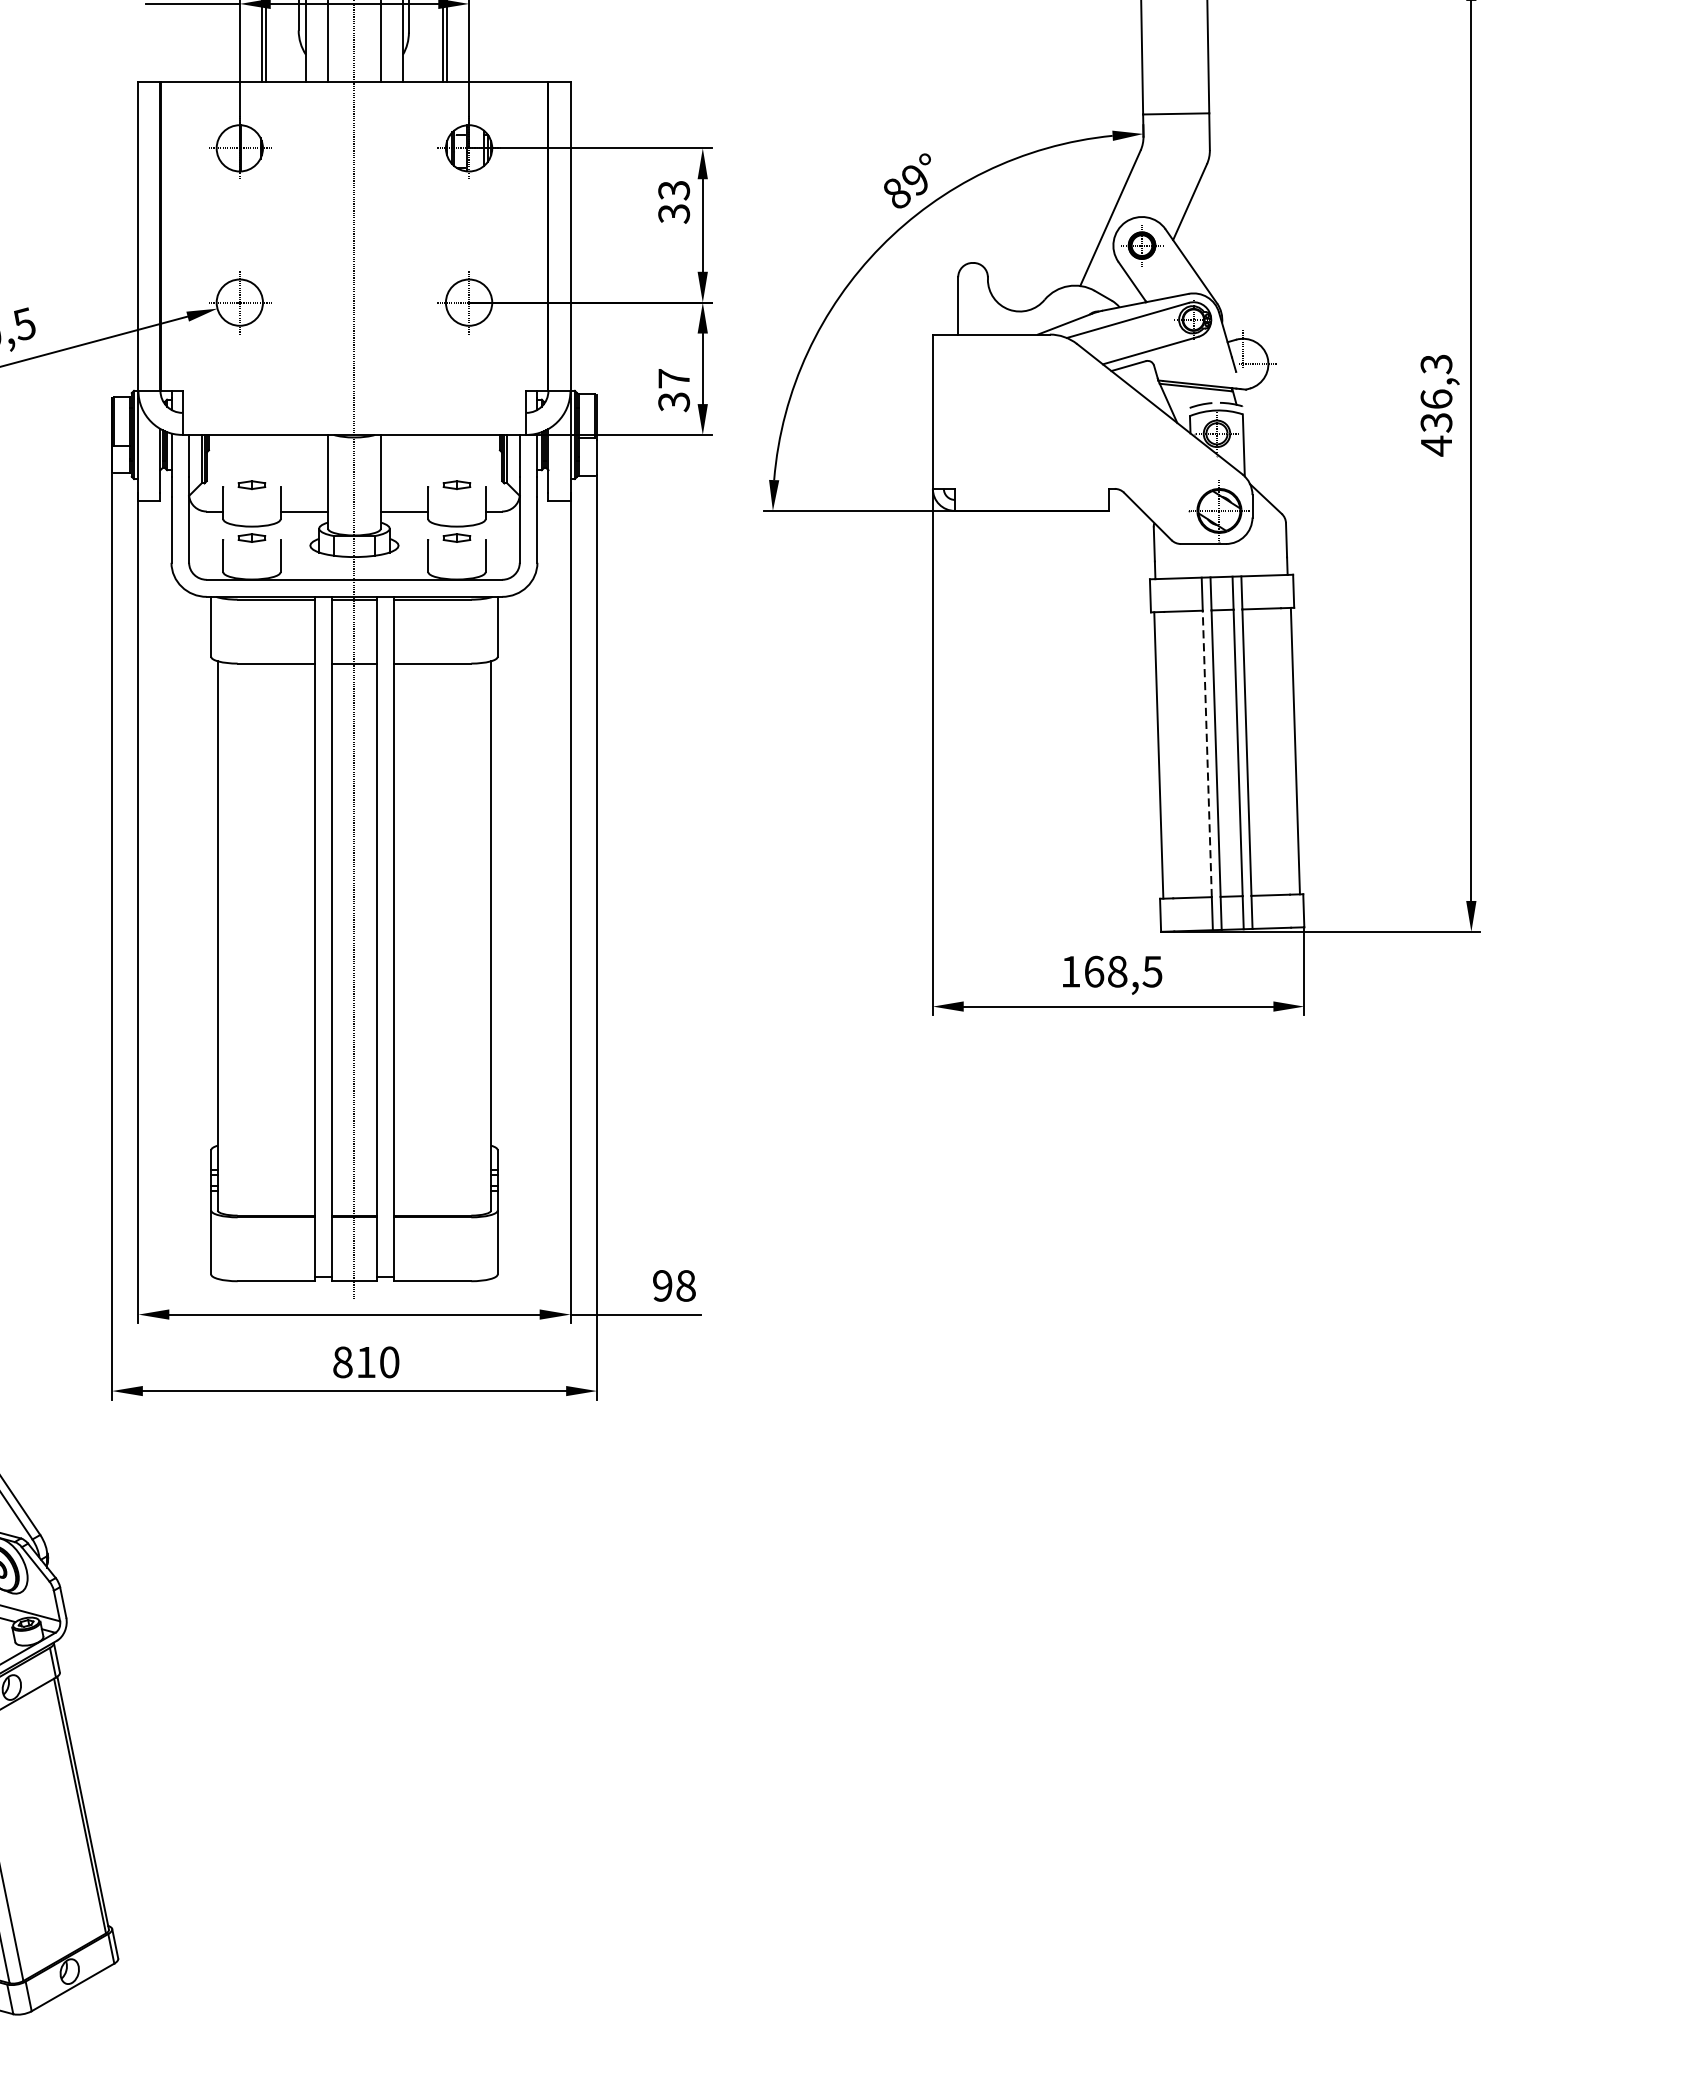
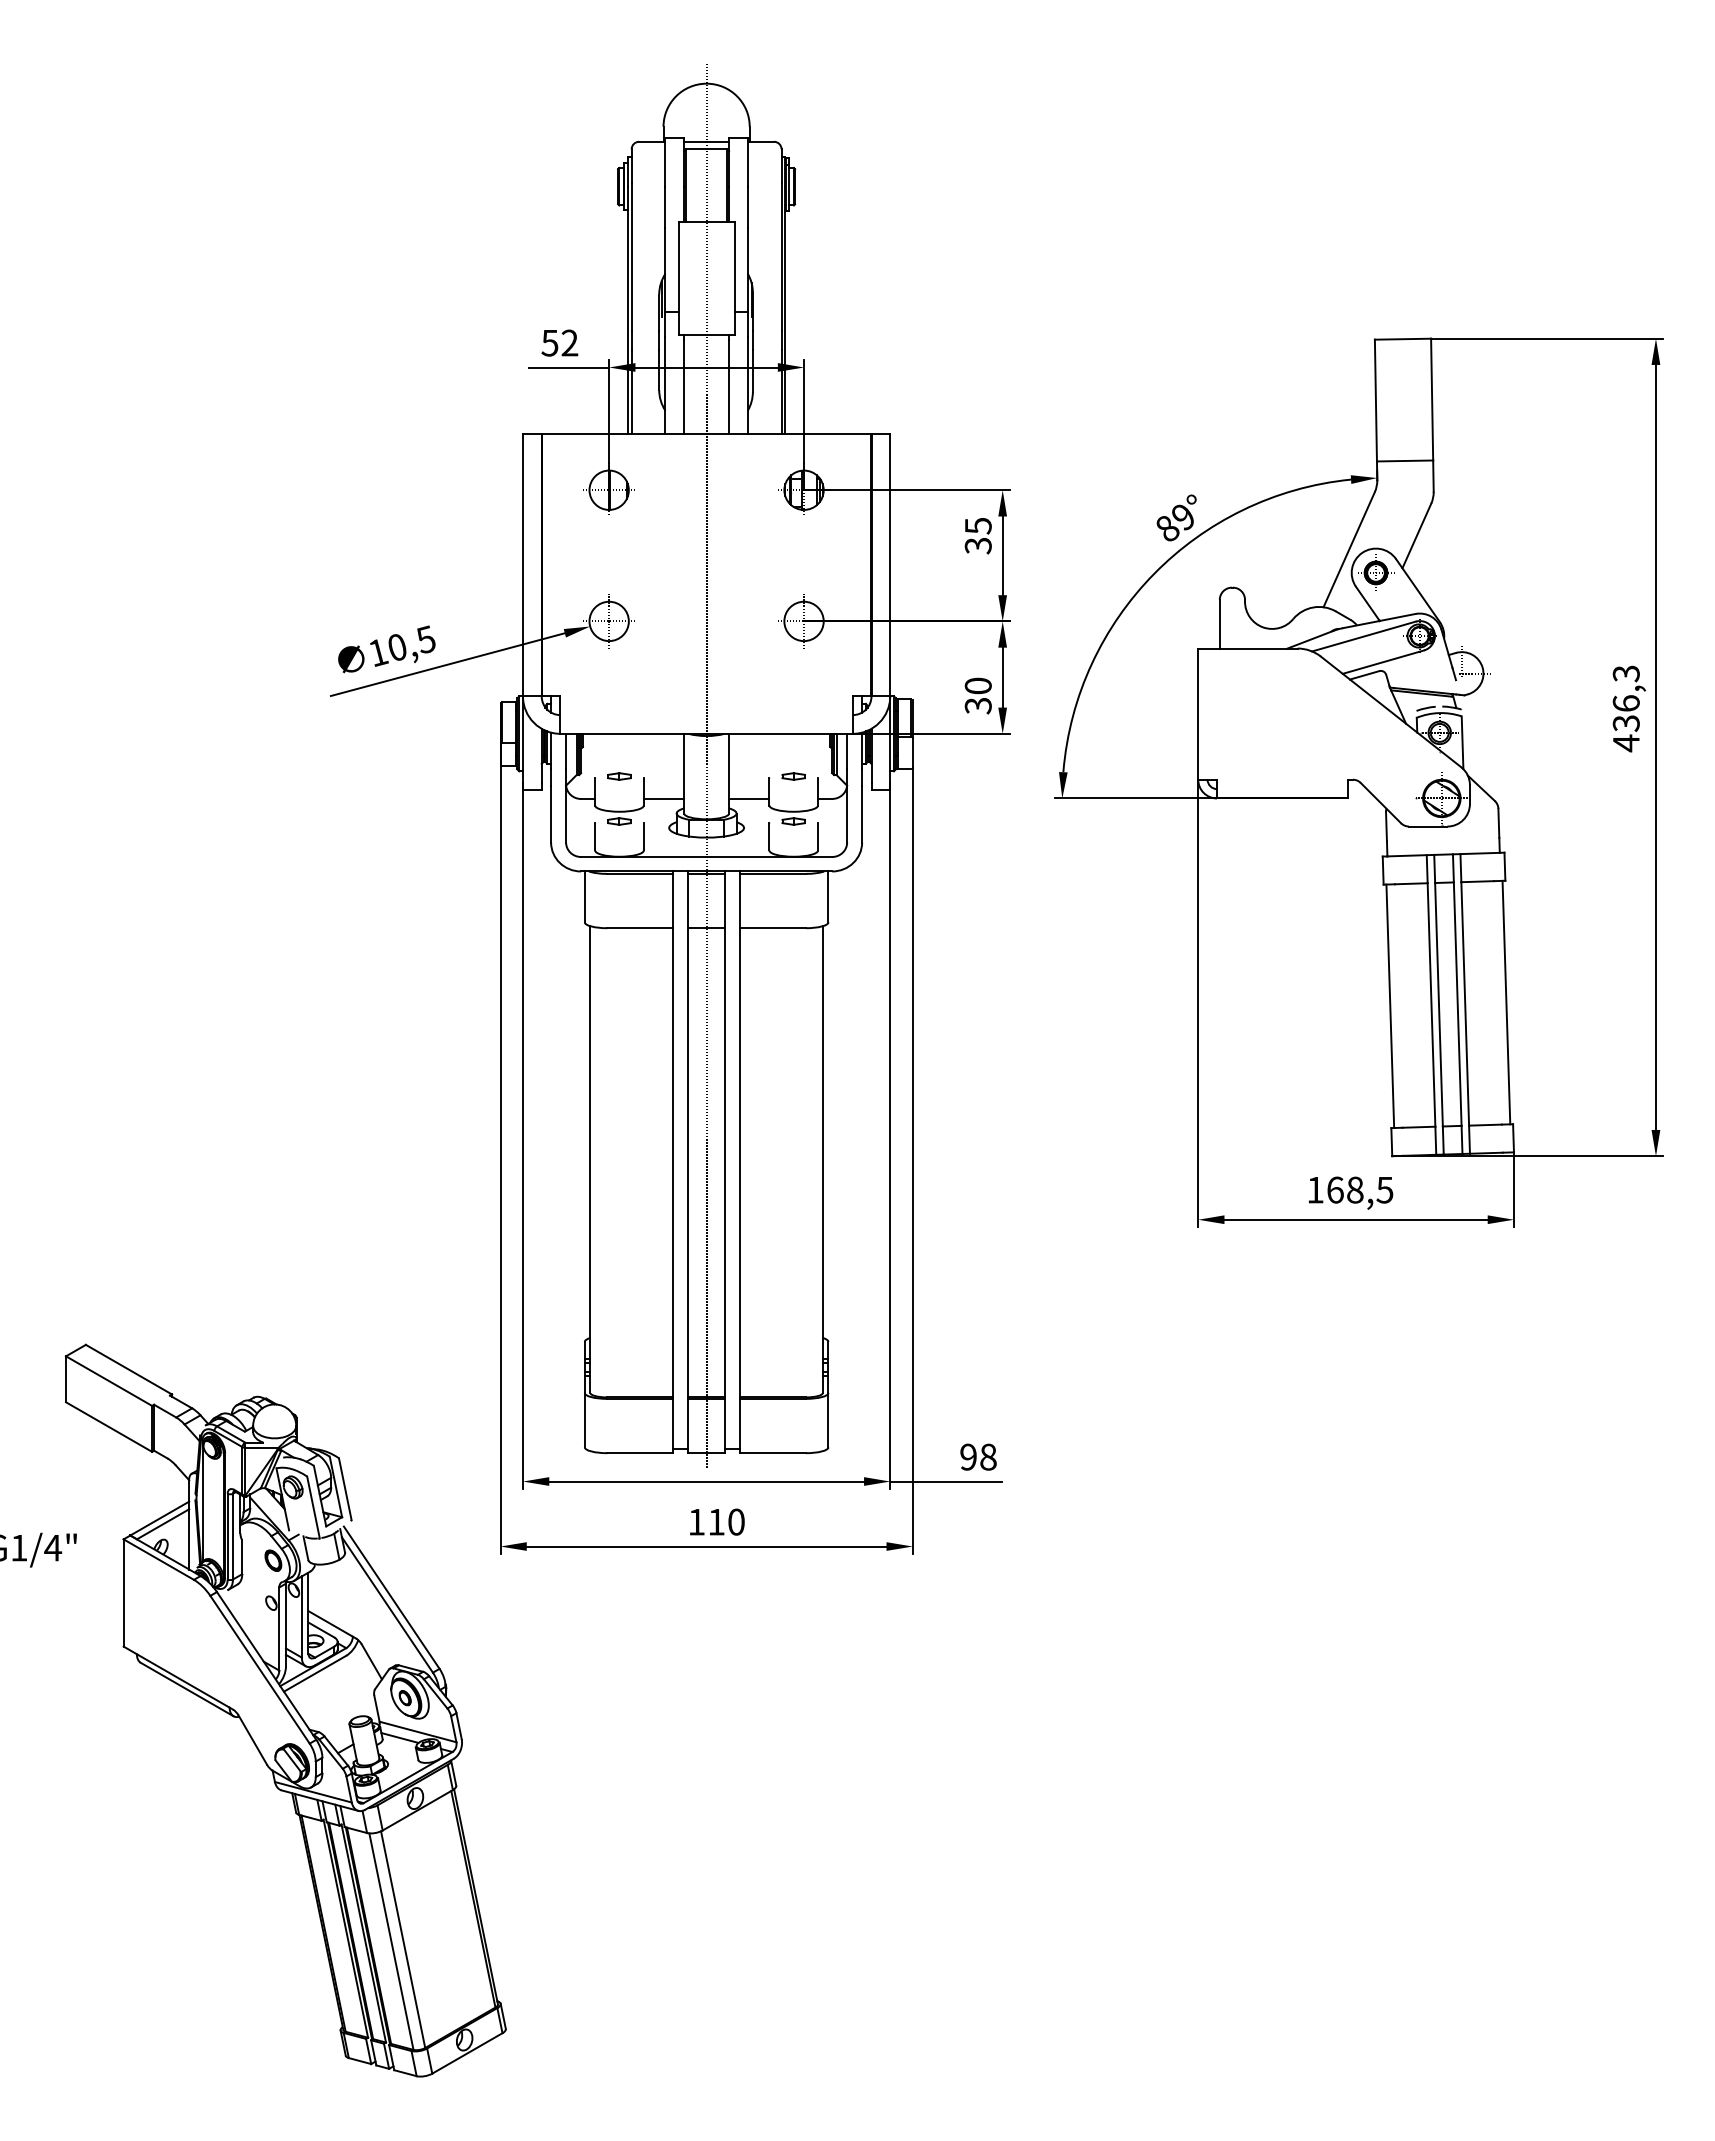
text: (673, 189) -> (977, 525), 33 -> 35
text: (673, 378) -> (977, 685), 37 -> 30
line: (1207, 753) -> (1431, 1004), dashed -> solid
text: (342, 1361) -> (696, 1521), 810 -> 110

